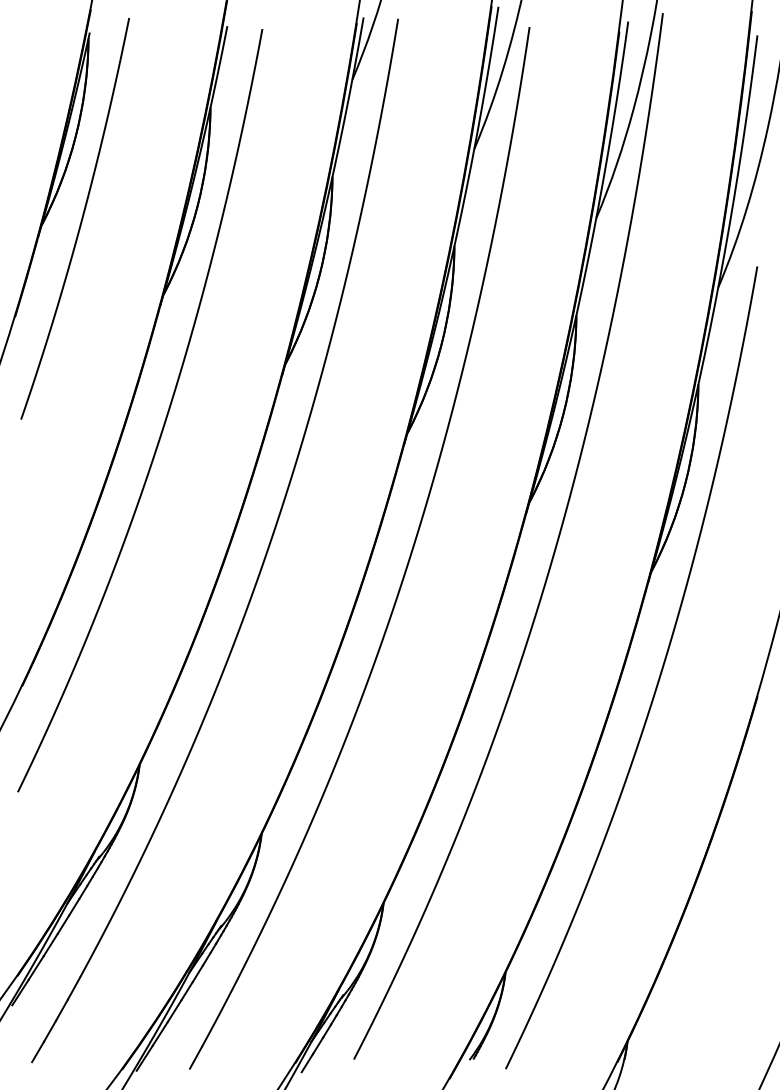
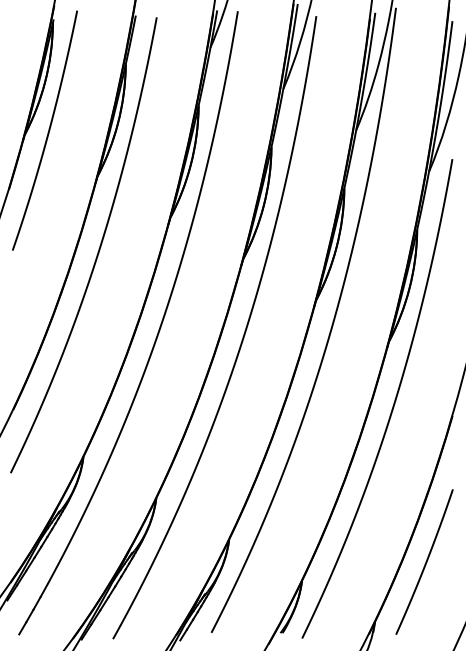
curve: (712, 940) -> (425, 561), added

